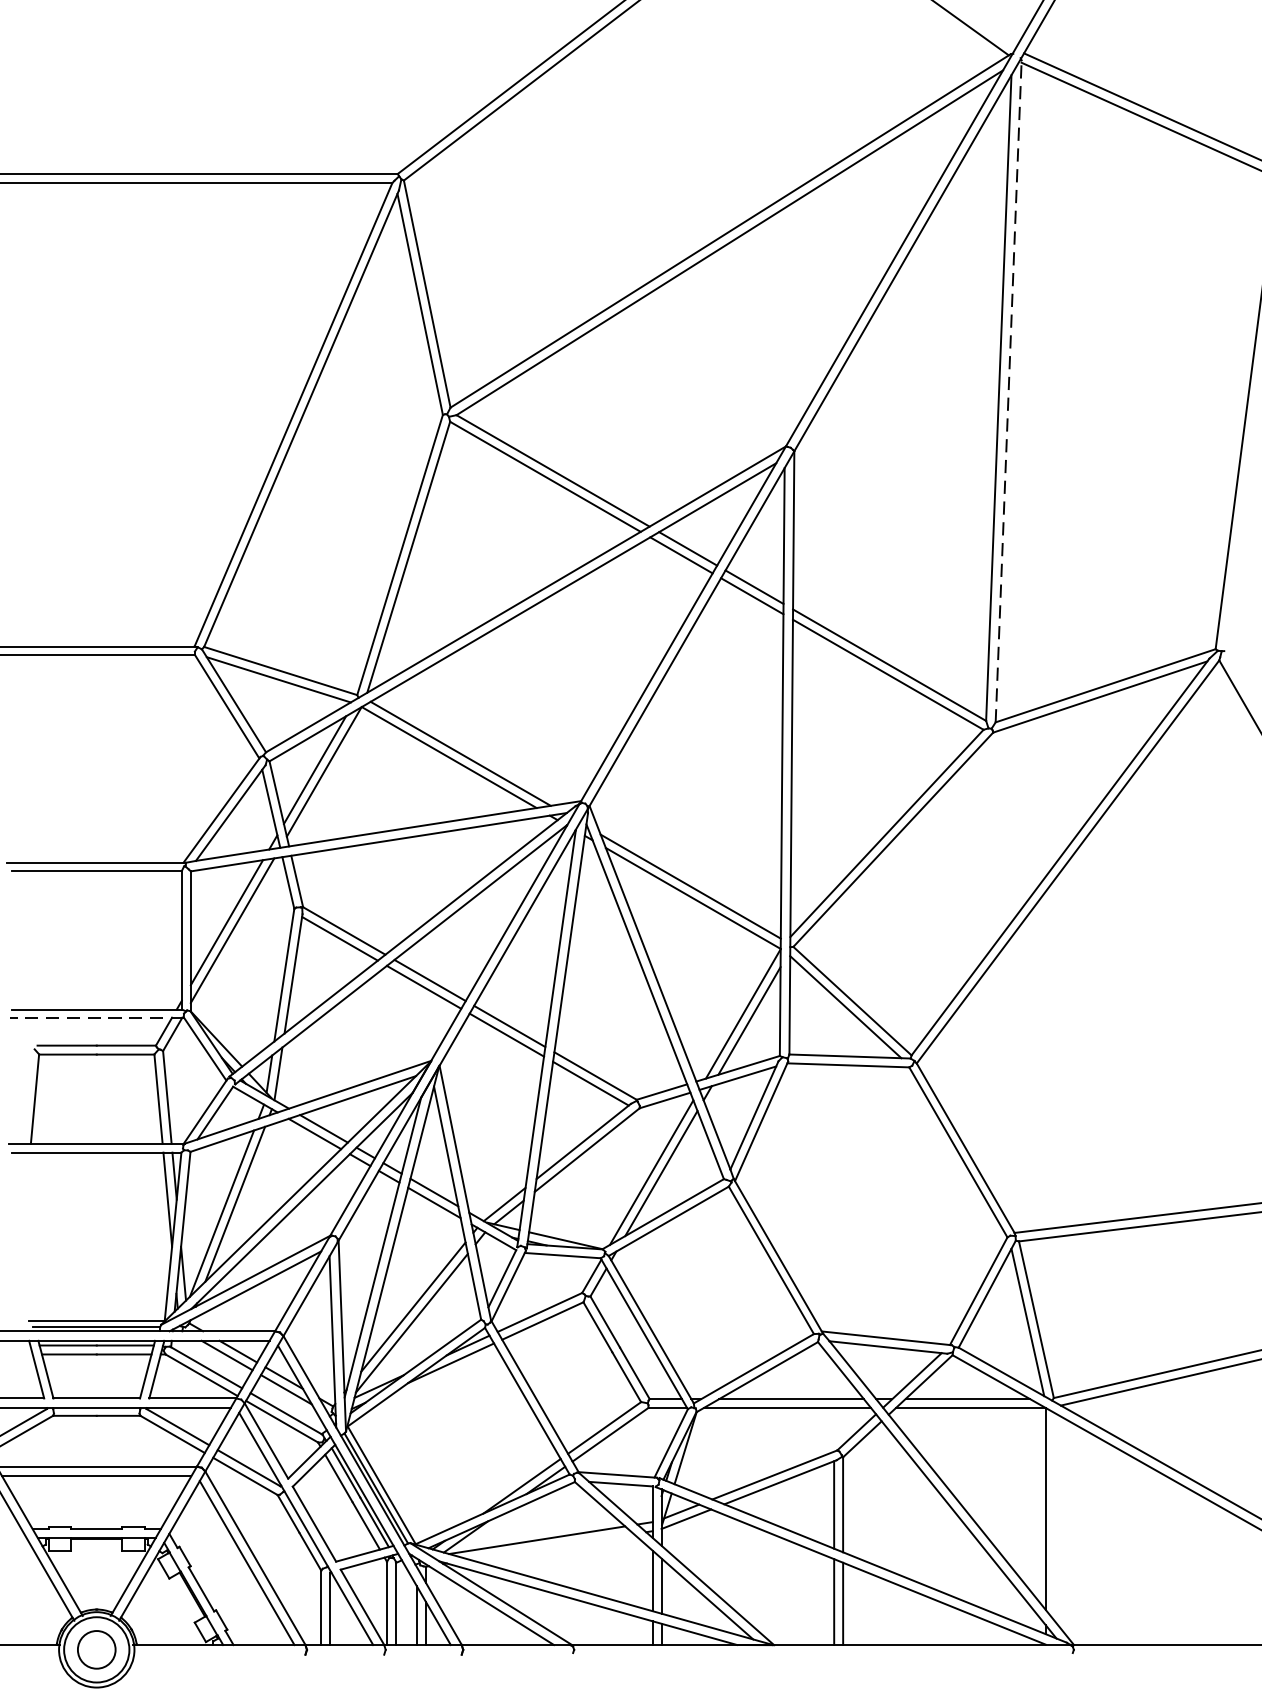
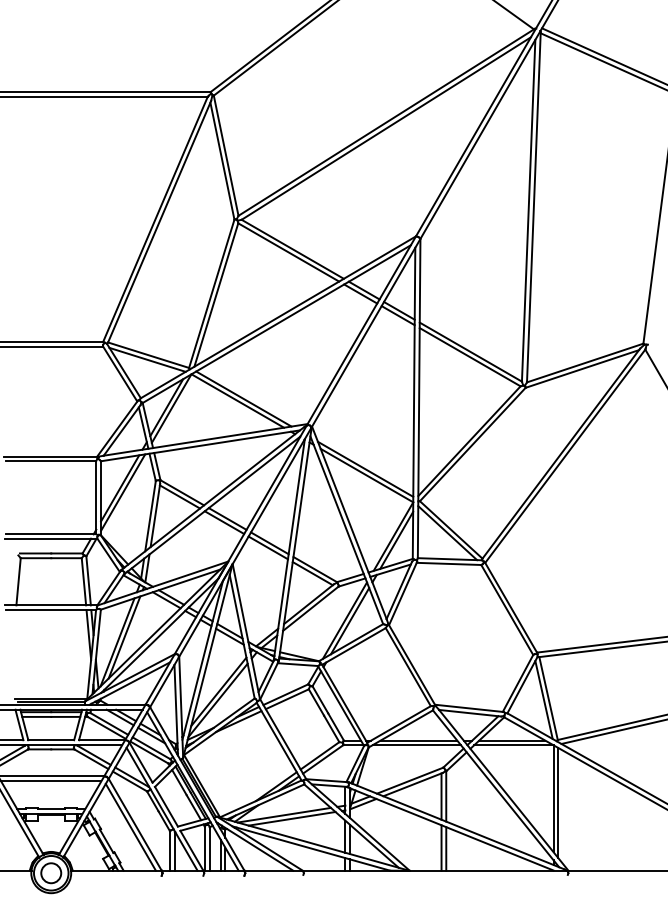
line: (1007, 390) -> (533, 206), dashed -> solid
line: (95, 1017) -> (50, 538), dashed -> solid
line: (1055, 1516) -> (558, 802), added
line: (550, 1546) -> (291, 818), added

